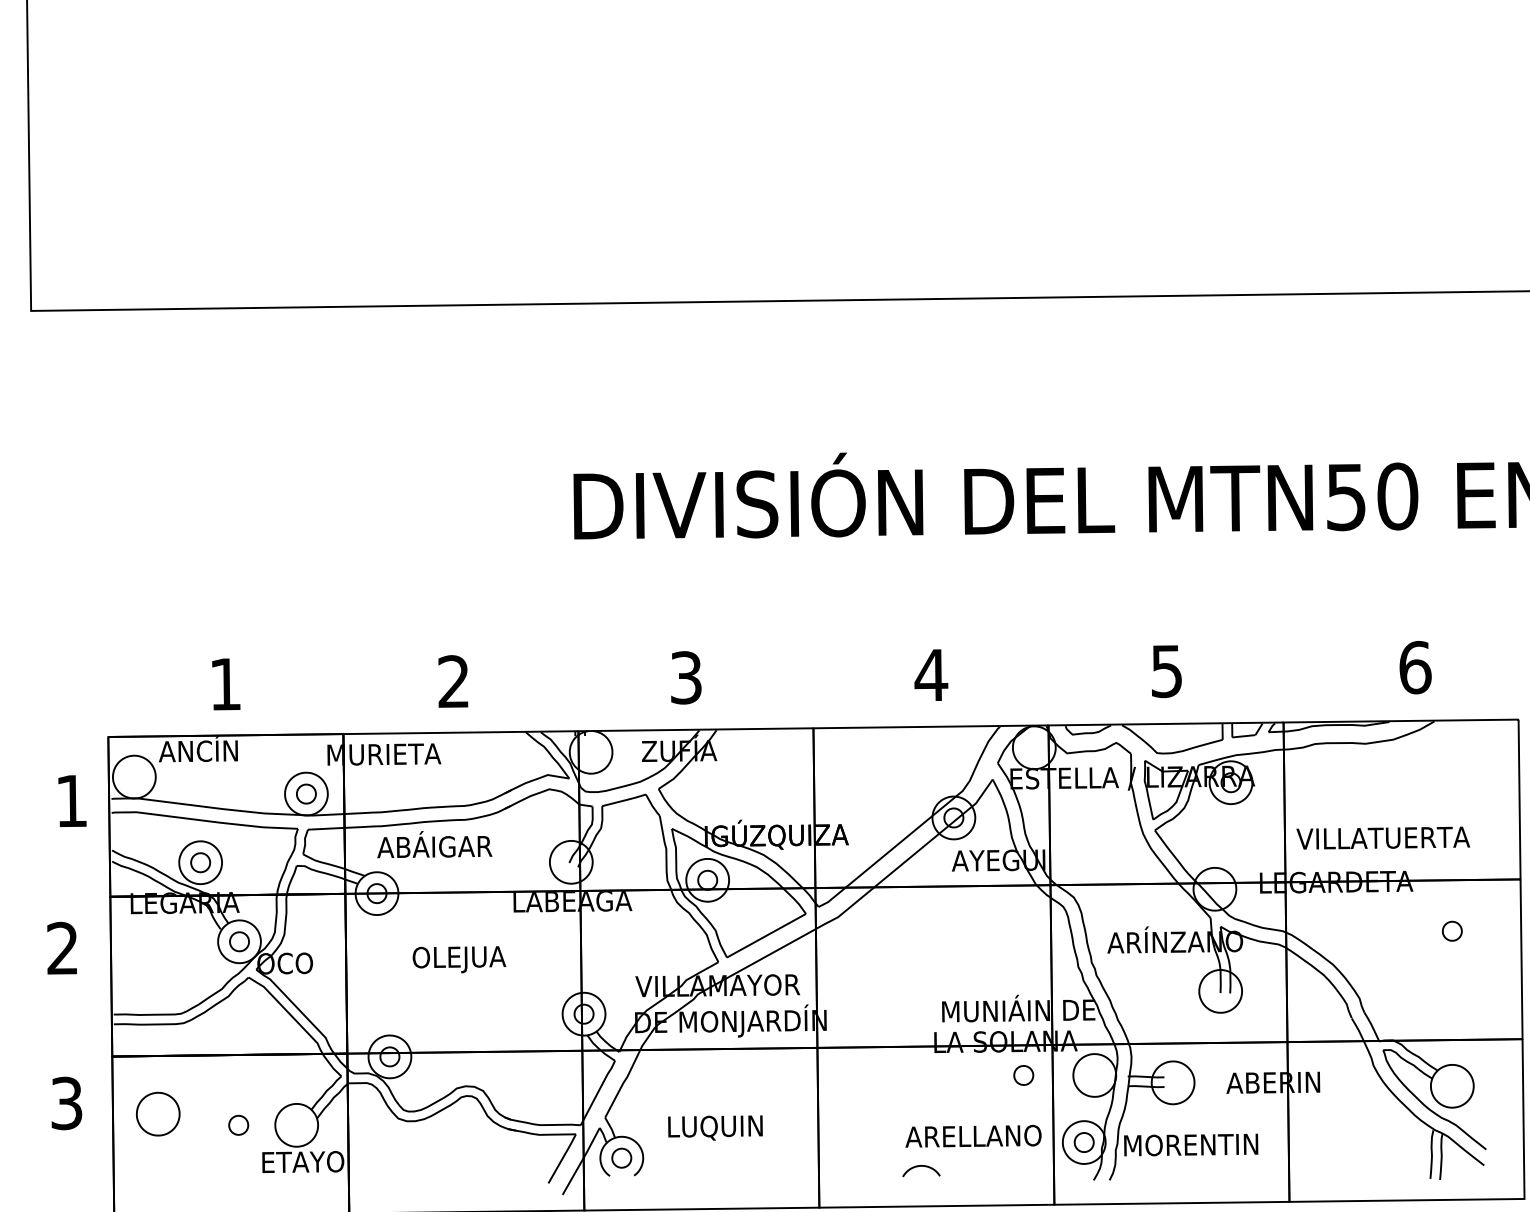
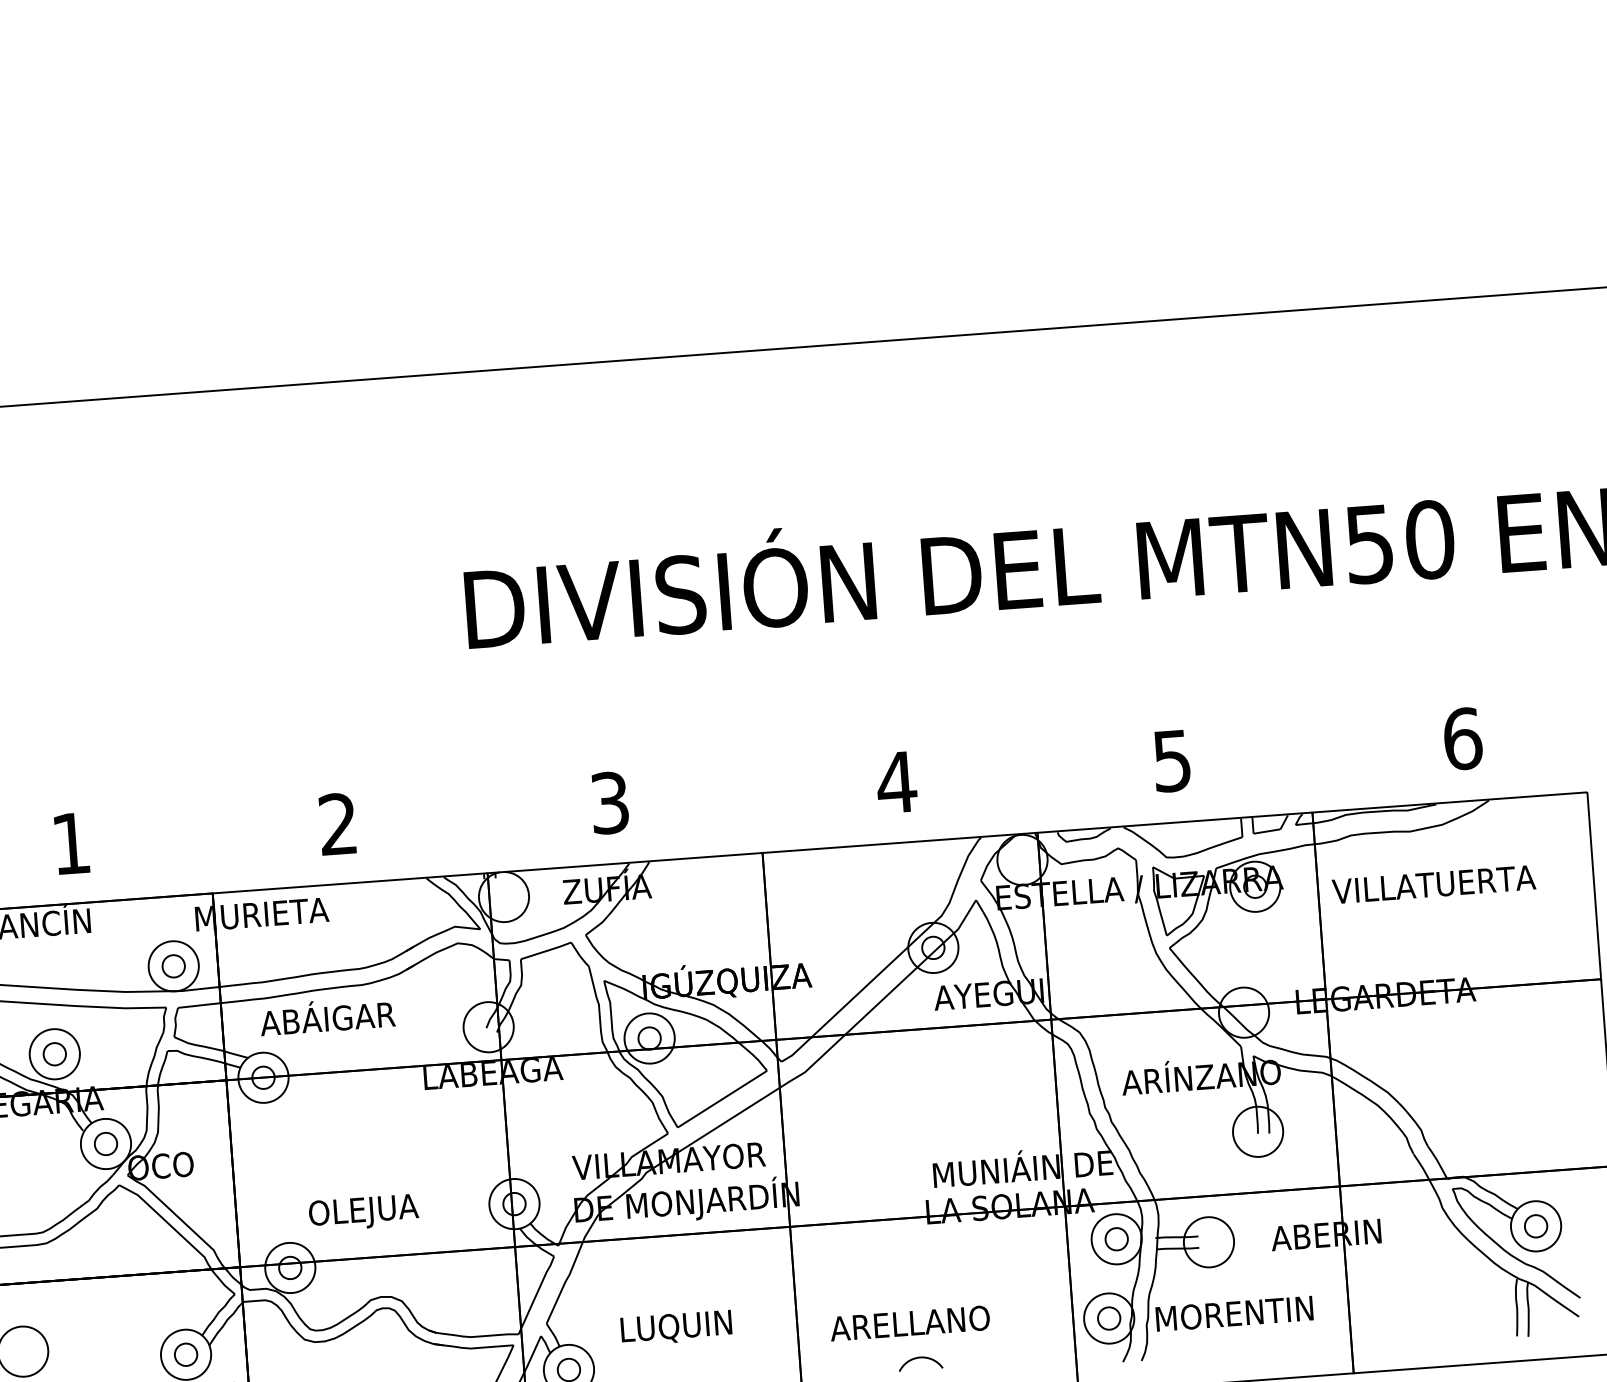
text: (1383, 837) -> (1434, 883), moved
part: (1452, 930) -> (1536, 1225), moved
text: (459, 959) -> (363, 1212), moved
part: (1023, 1075) -> (1116, 1239), moved
part: (238, 1124) -> (185, 1353), moved
text: (973, 1135) -> (909, 1322), moved

